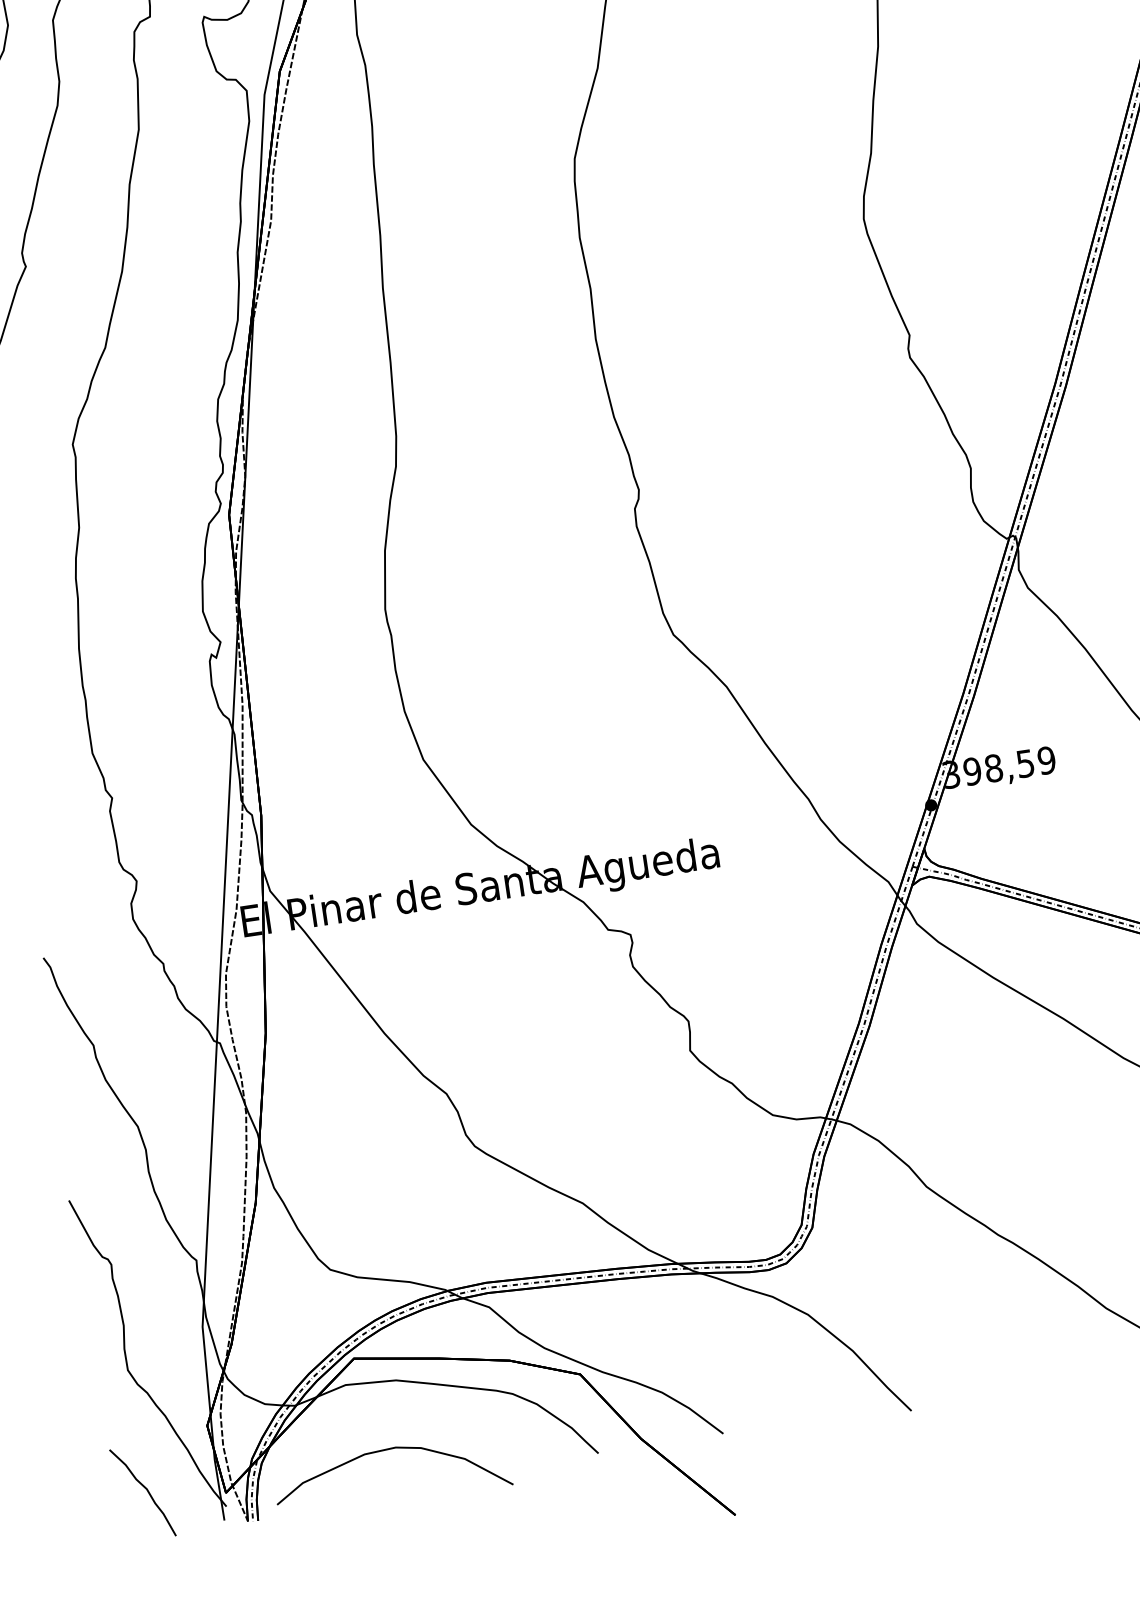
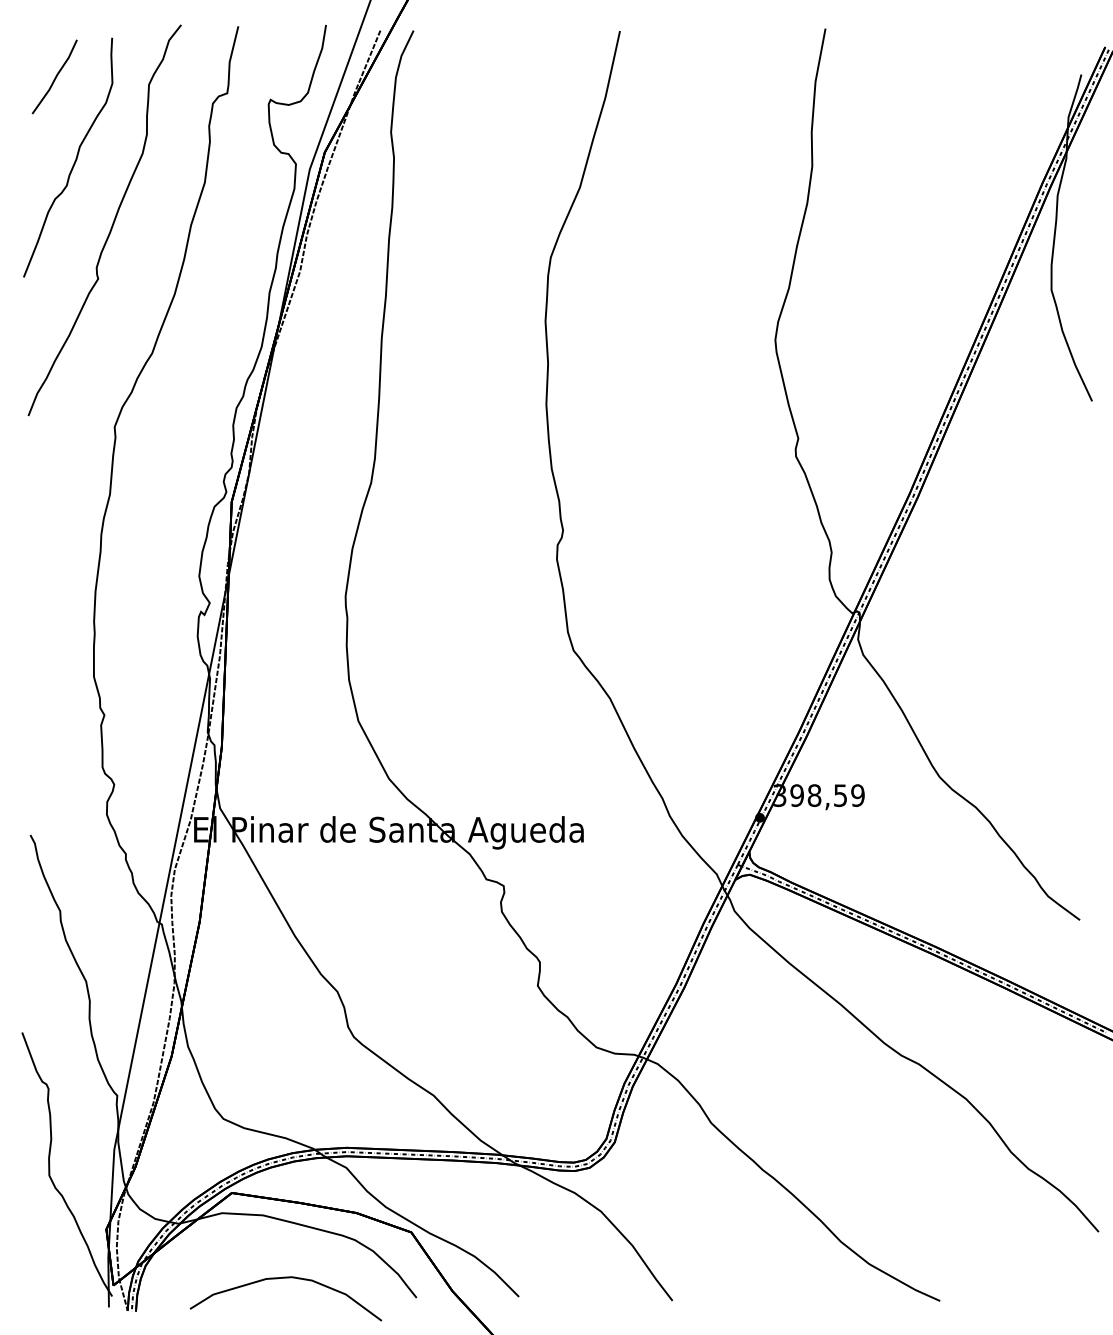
curve: (388, 1450) -> (285, 1278), moved
curve: (144, 1488) -> (48, 1272), removed

